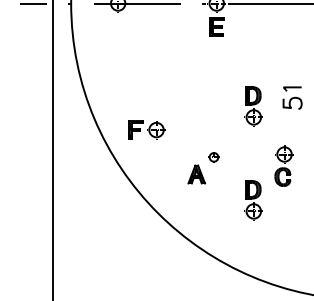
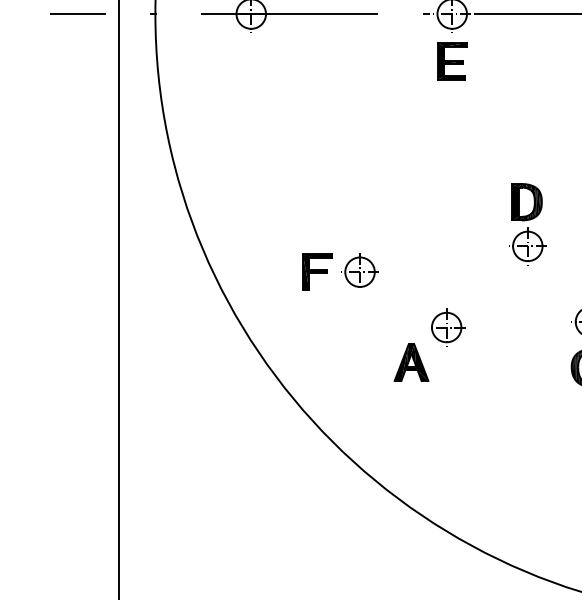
part: (146, 129) -> (339, 270), moved
part: (213, 157) -> (445, 328), size x1.67
part: (253, 200) -> (527, 415), removed

